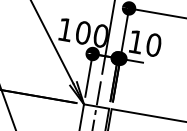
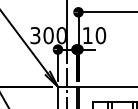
text: (65, 29) -> (35, 35), 100 -> 300

